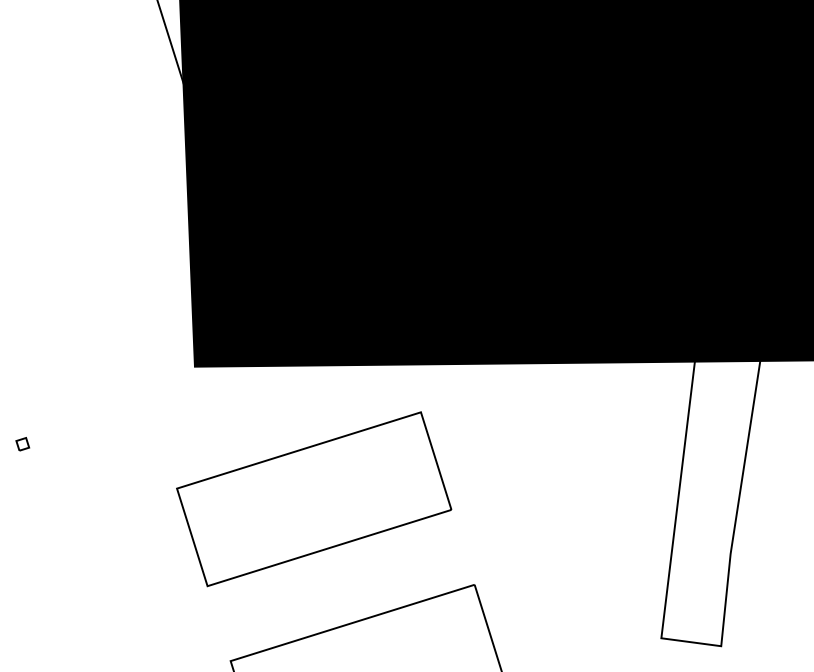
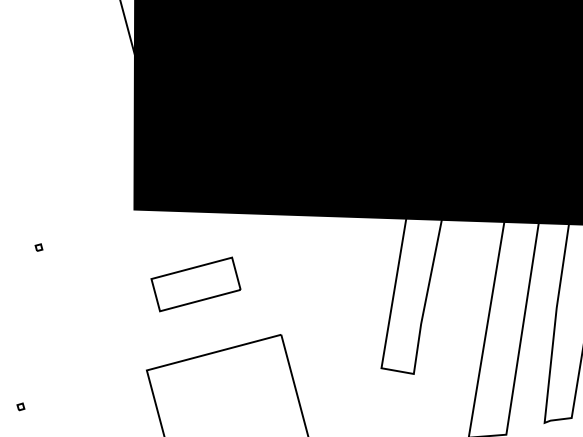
part: (313, 499) -> (195, 284), size x0.6

